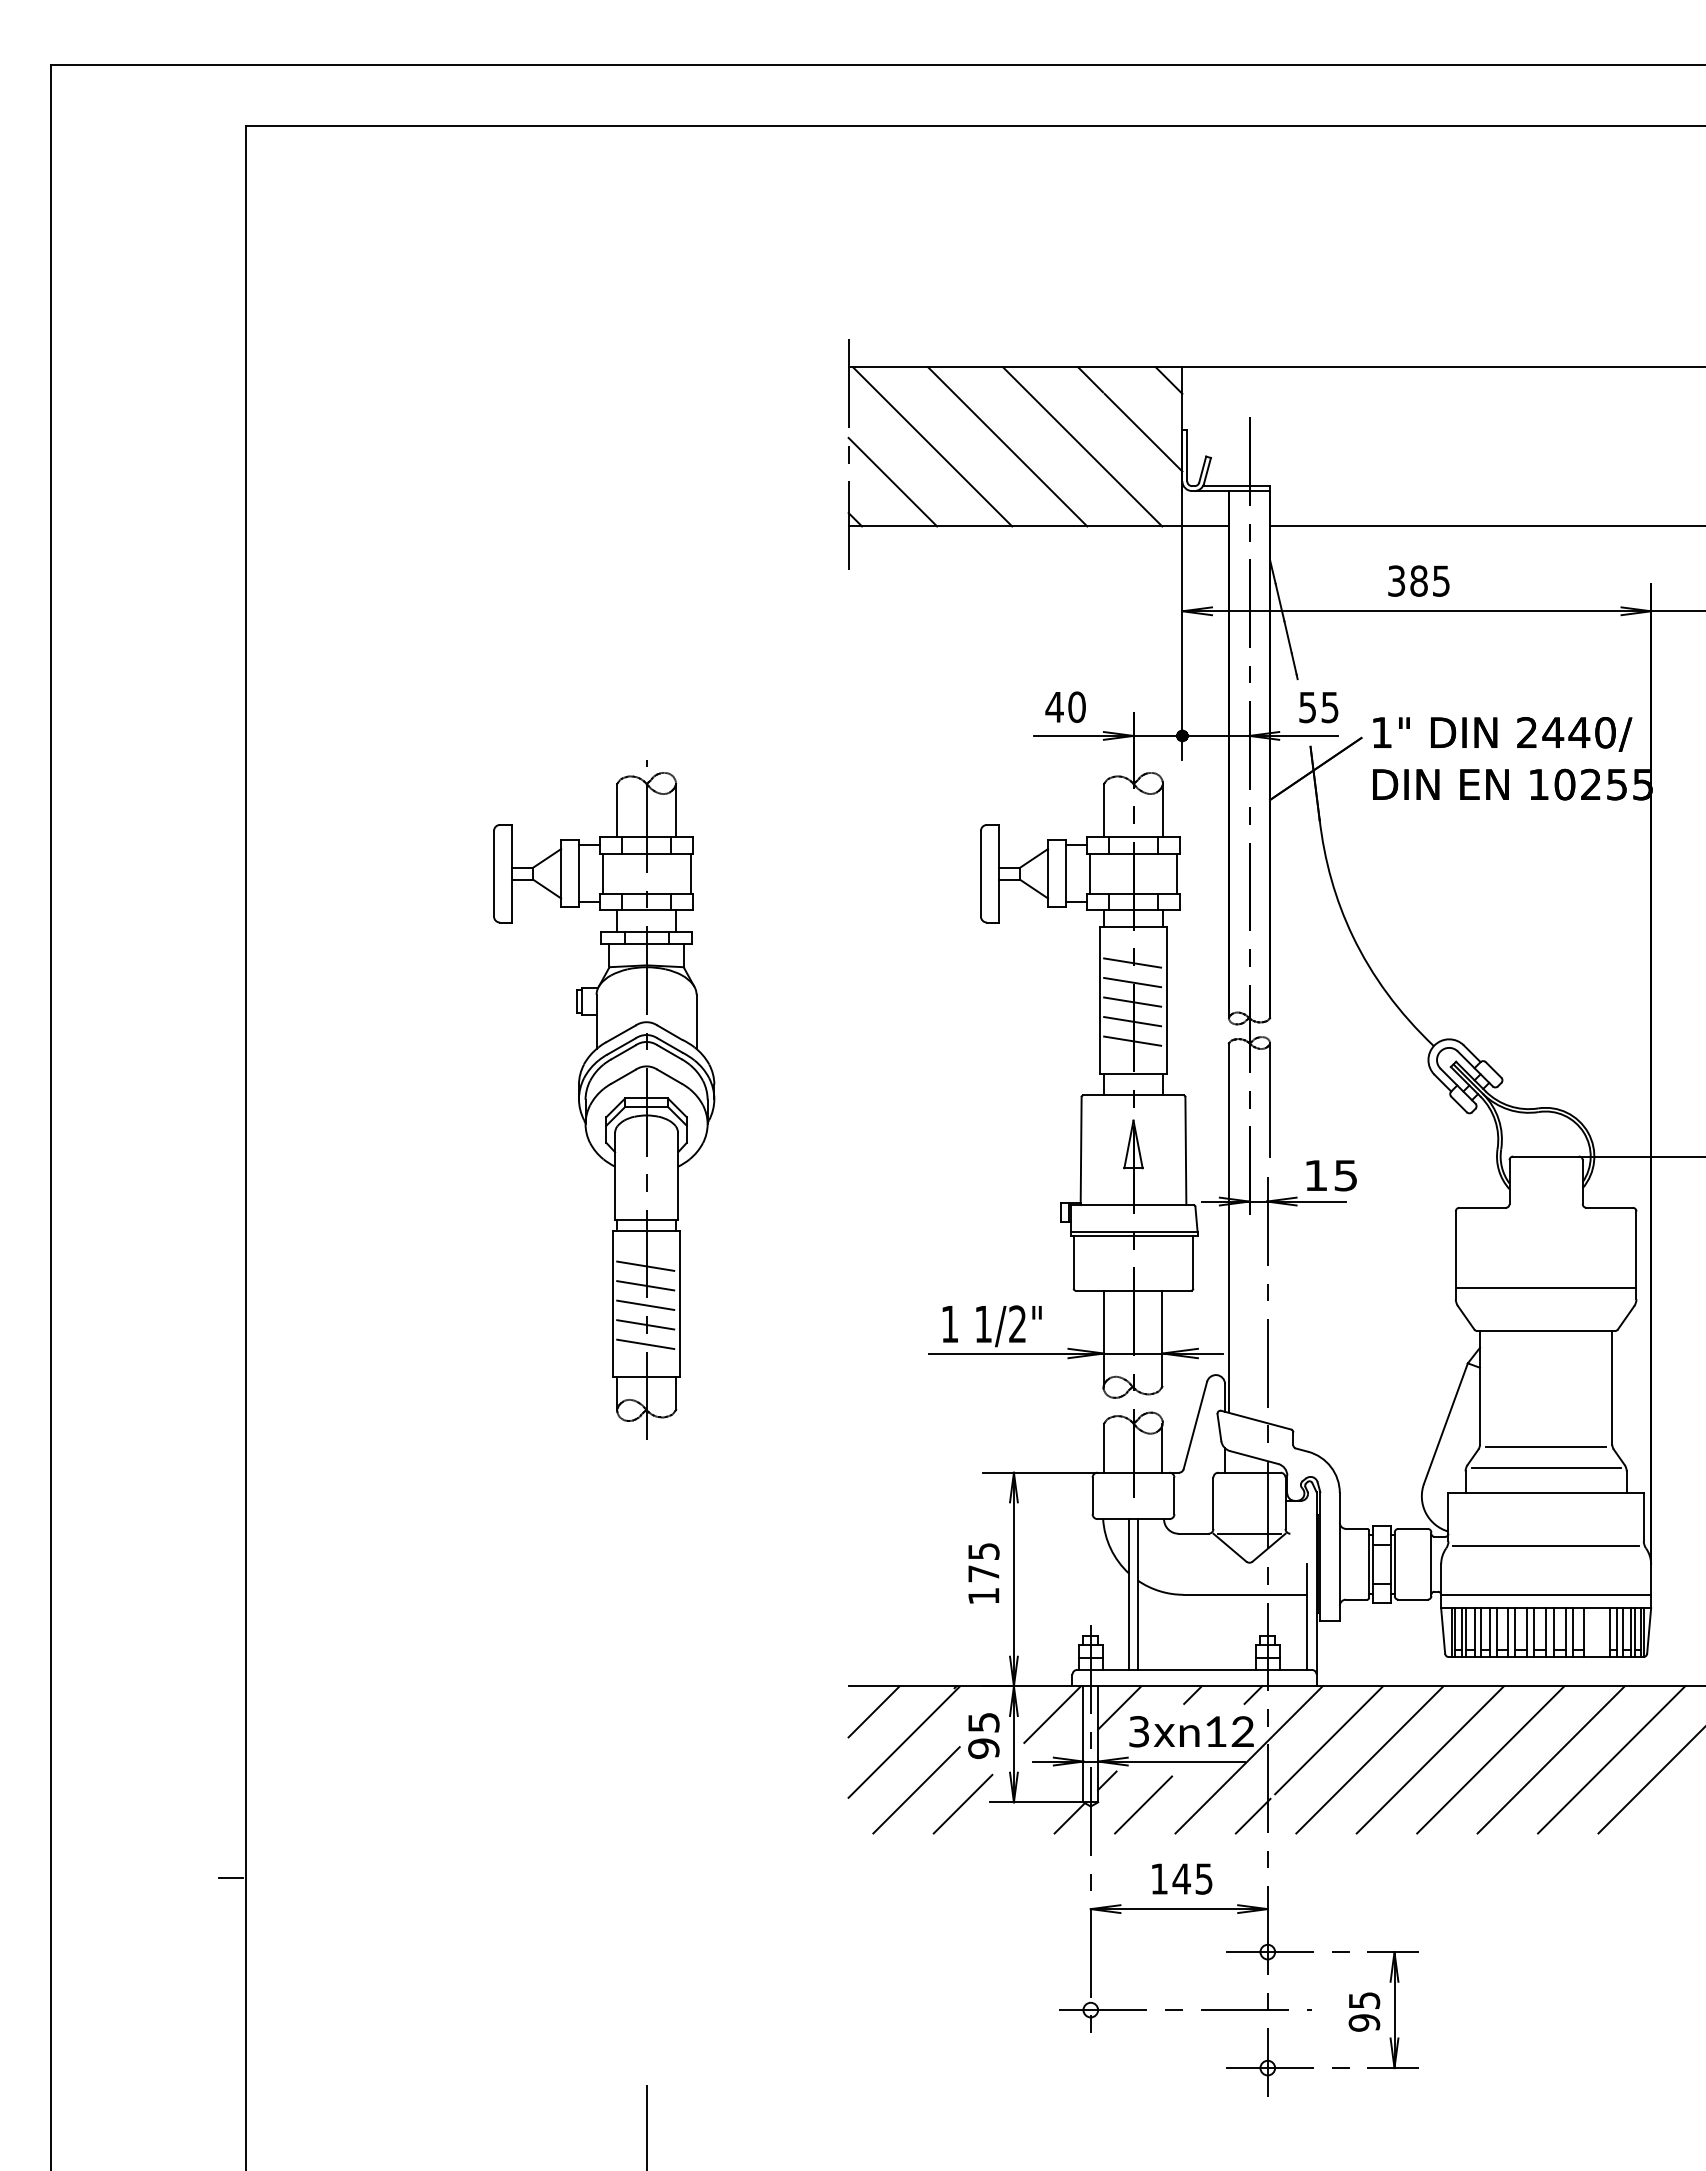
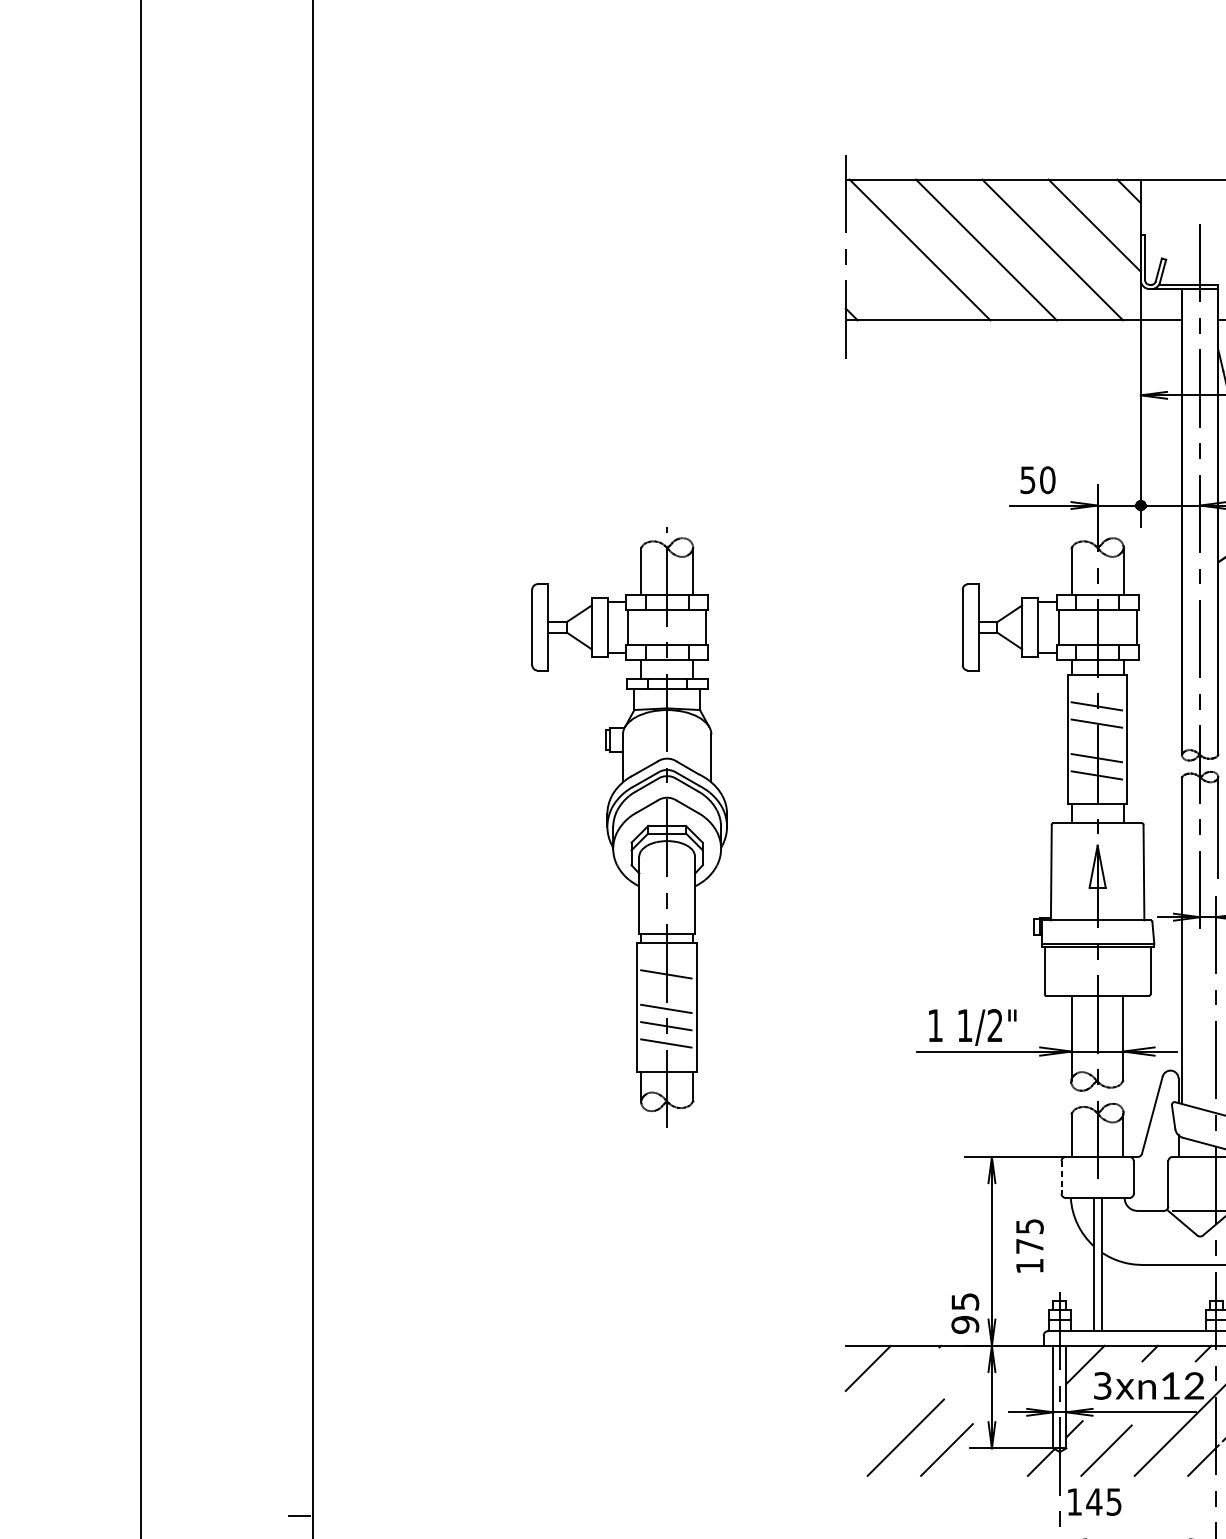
line: (892, 481) -> (884, 280), removed
text: (1054, 707) -> (1027, 480), 40 -> 50
line: (1132, 1001) -> (1096, 740), removed
line: (645, 1285) -> (666, 991), removed
line: (1092, 1496) -> (1061, 1177), solid -> dashed
text: (983, 1573) -> (1029, 1246), moved
line: (1052, 1714) -> (1026, 1370), removed
text: (983, 1736) -> (965, 1314), moved
line: (904, 1741) -> (895, 1394), removed
text: (1182, 1878) -> (1094, 1501), moved

